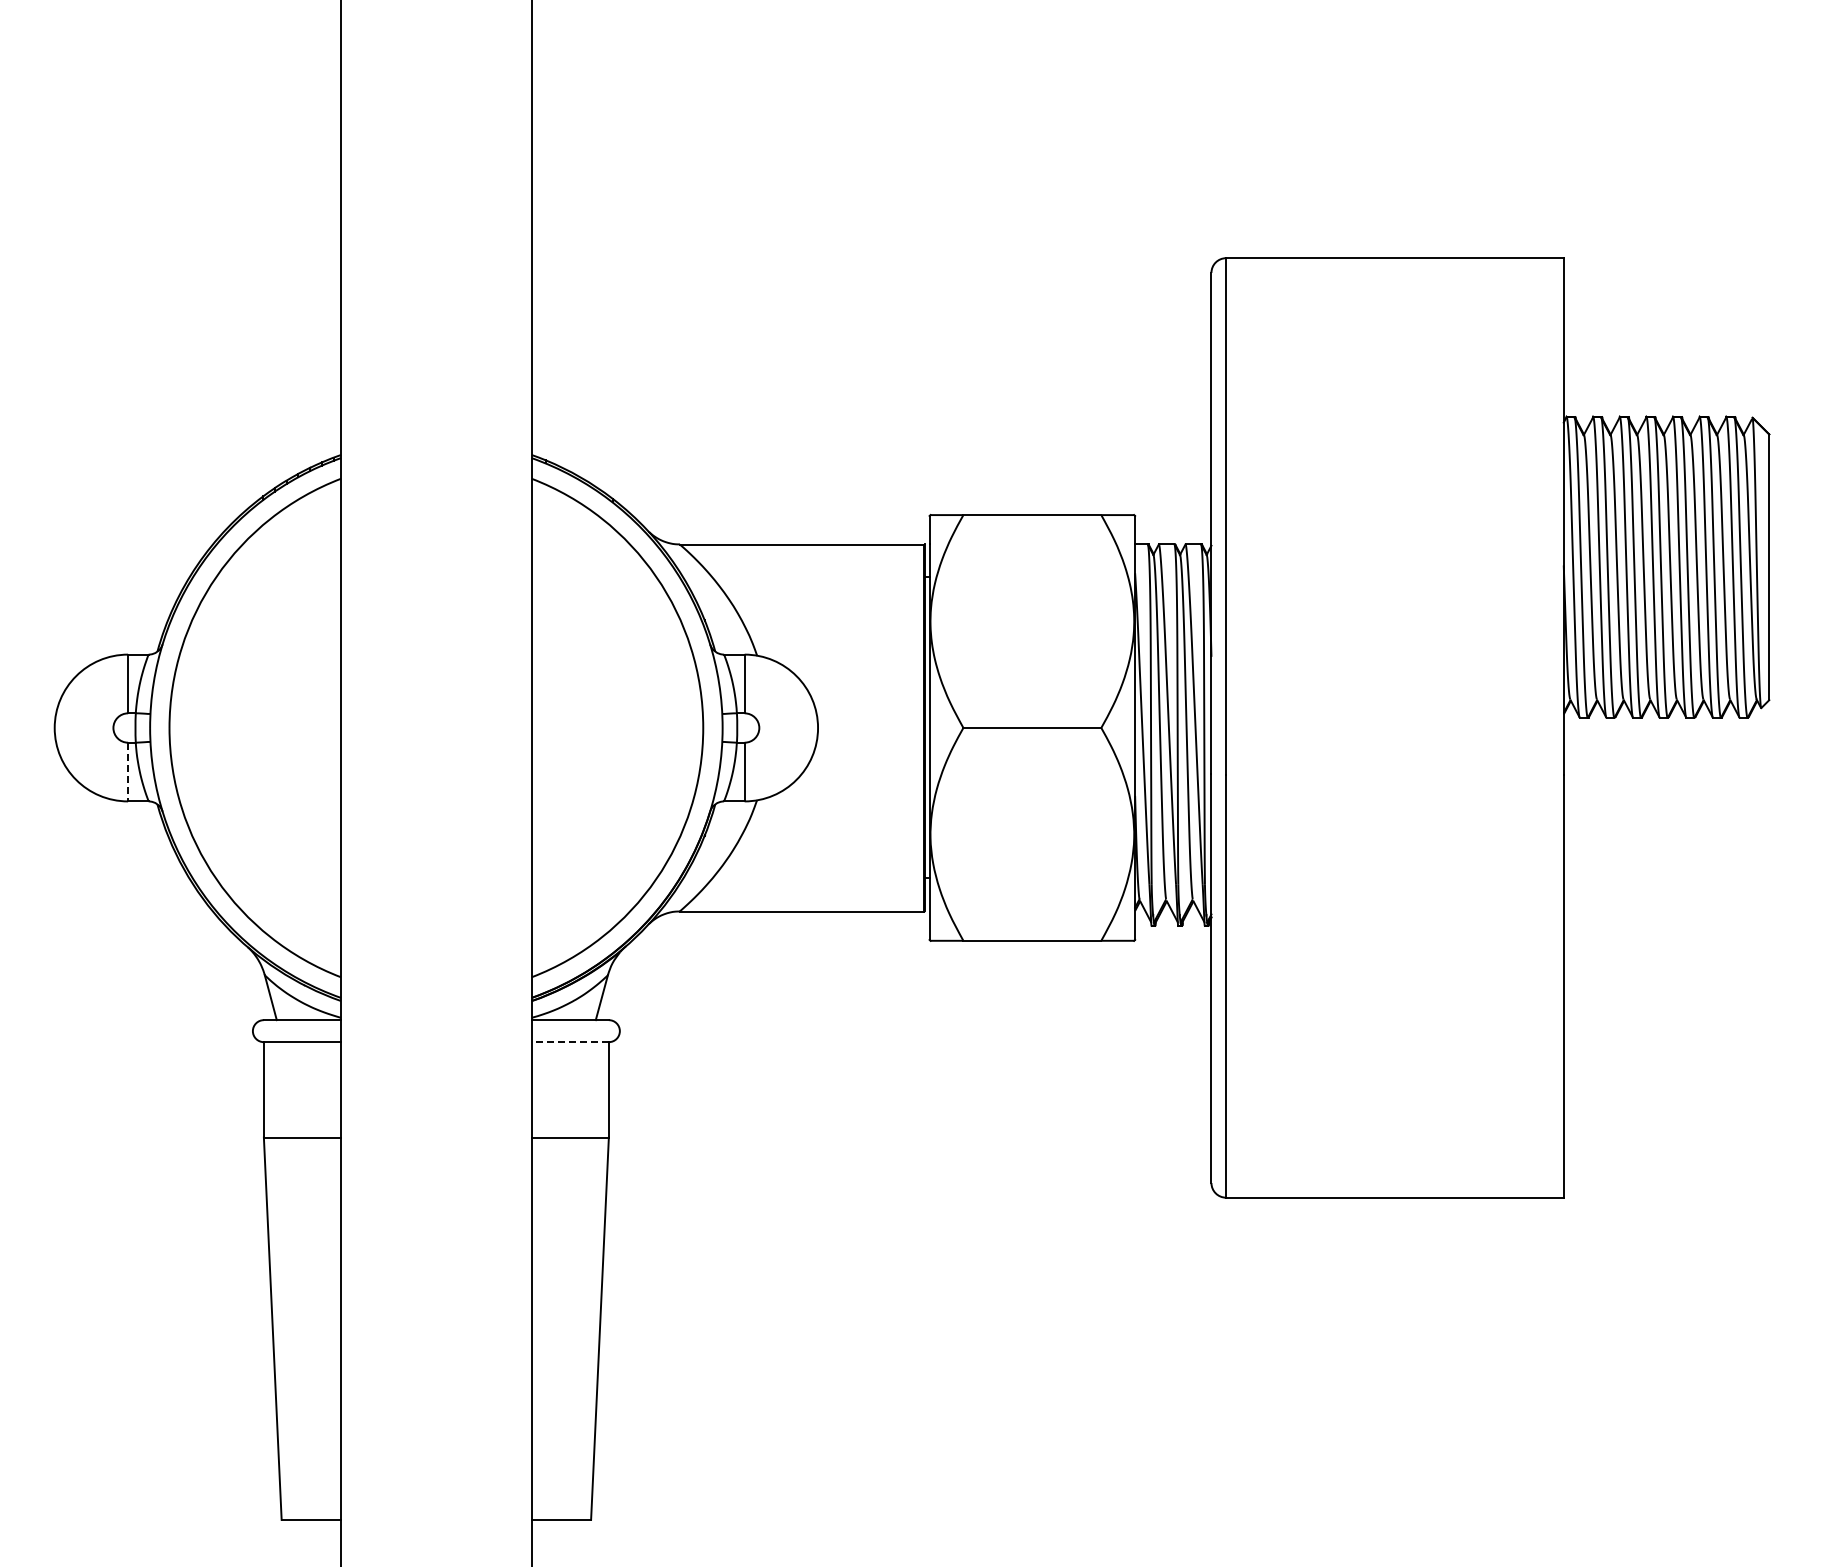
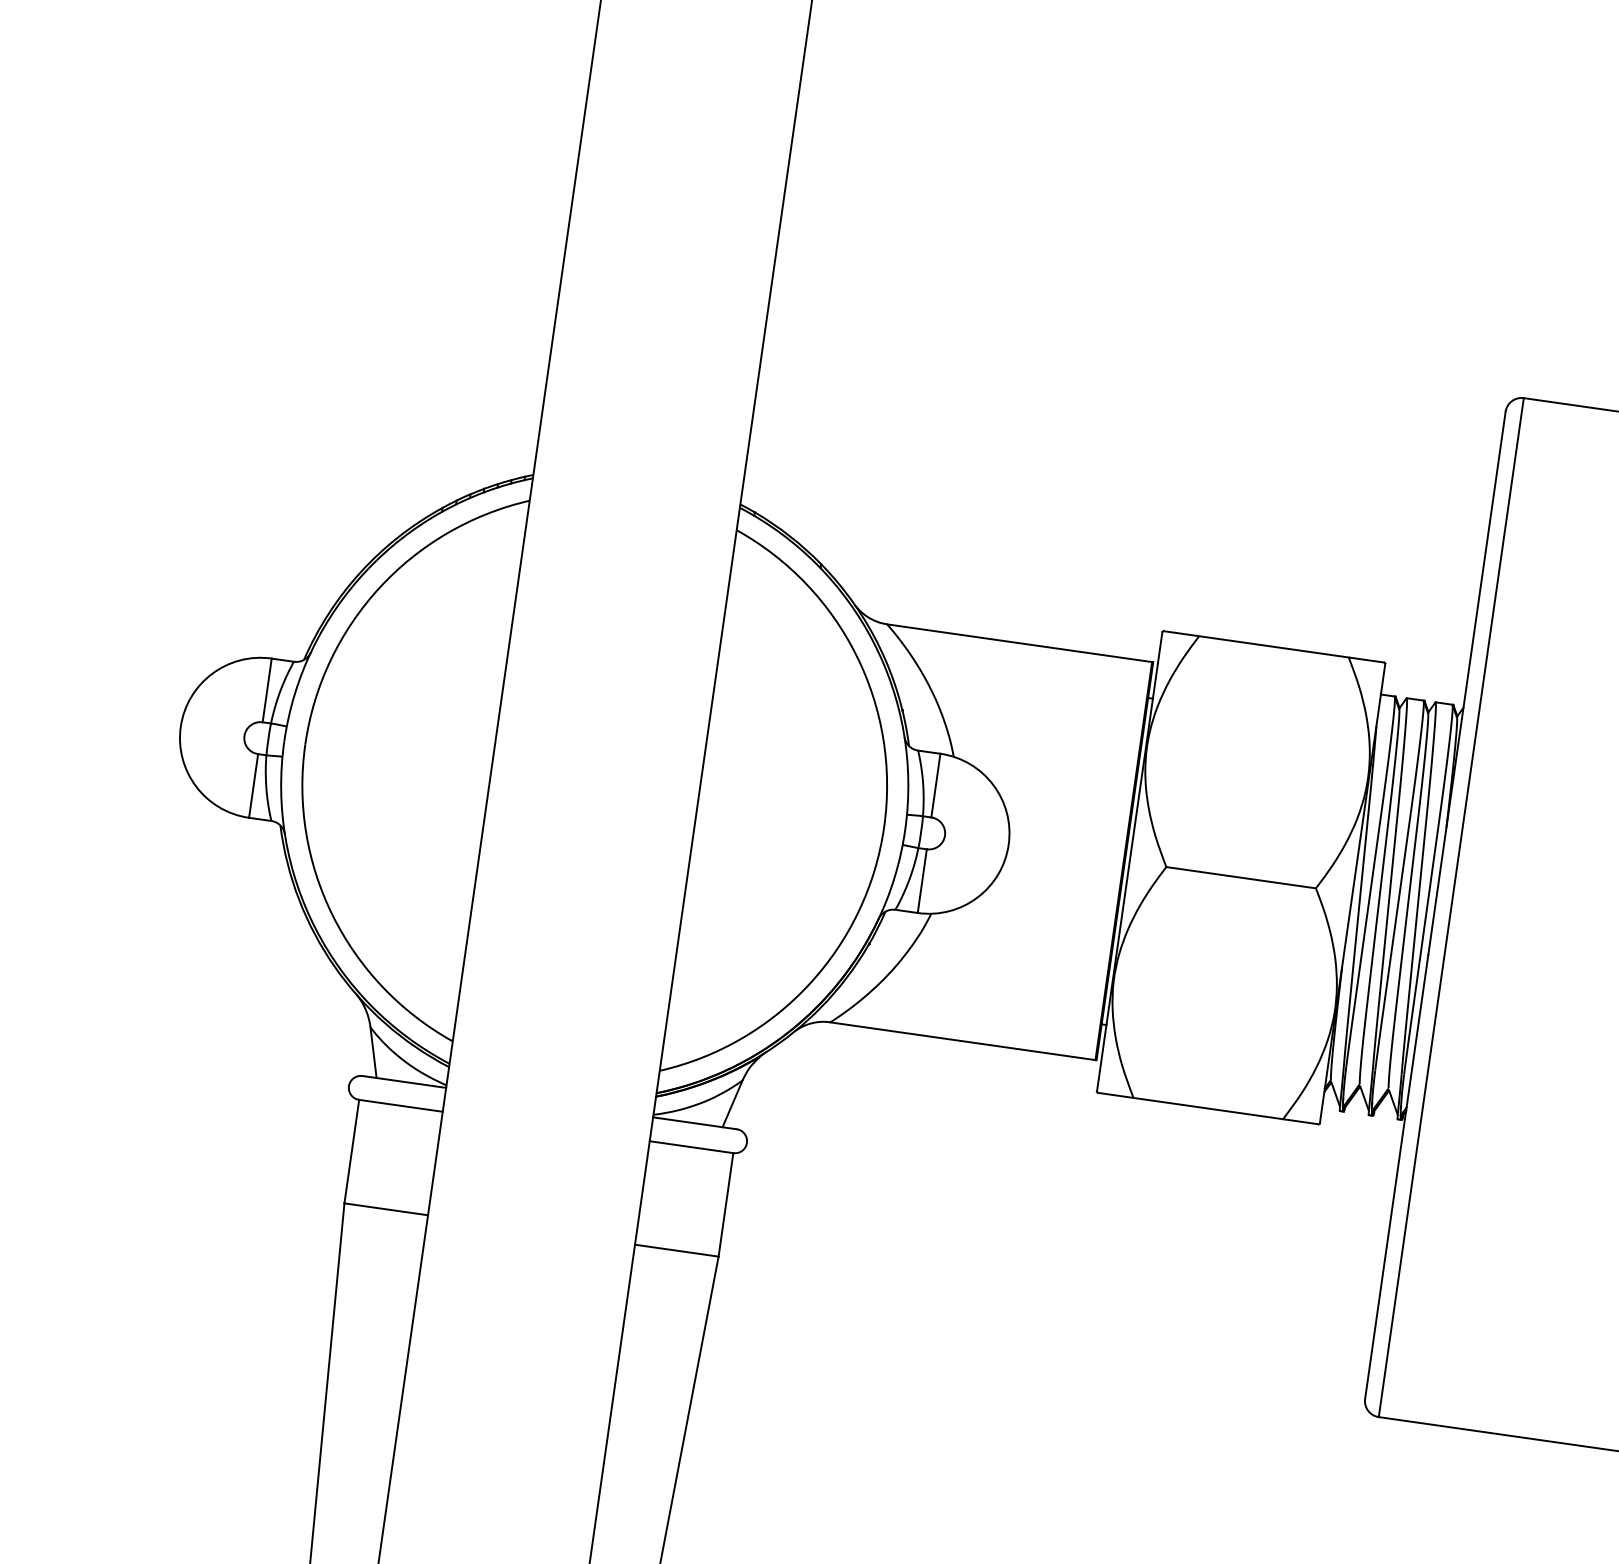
line: (128, 772) -> (253, 786), dashed -> solid
line: (570, 1042) -> (691, 1147), dashed -> solid

